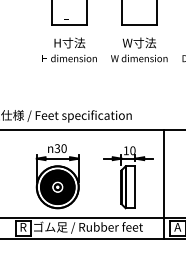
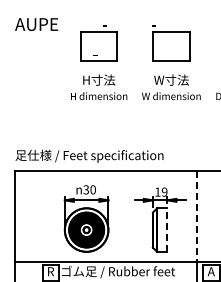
text: (132, 150) -> (164, 191), 10 -> 19
line: (163, 175) -> (196, 217), solid -> dashed
line: (135, 187) -> (167, 230), solid -> dashed

